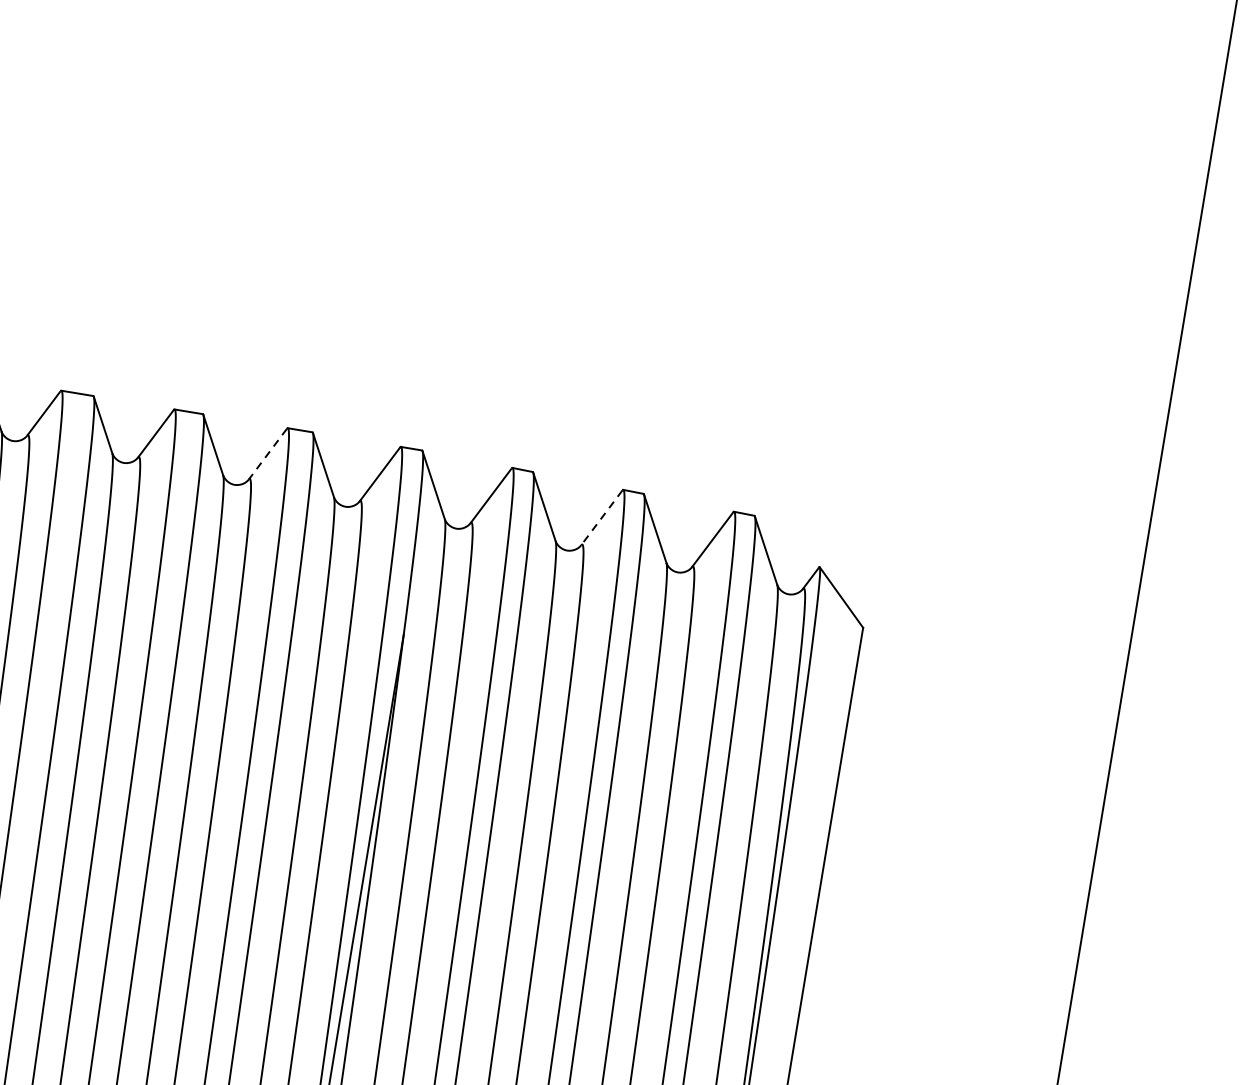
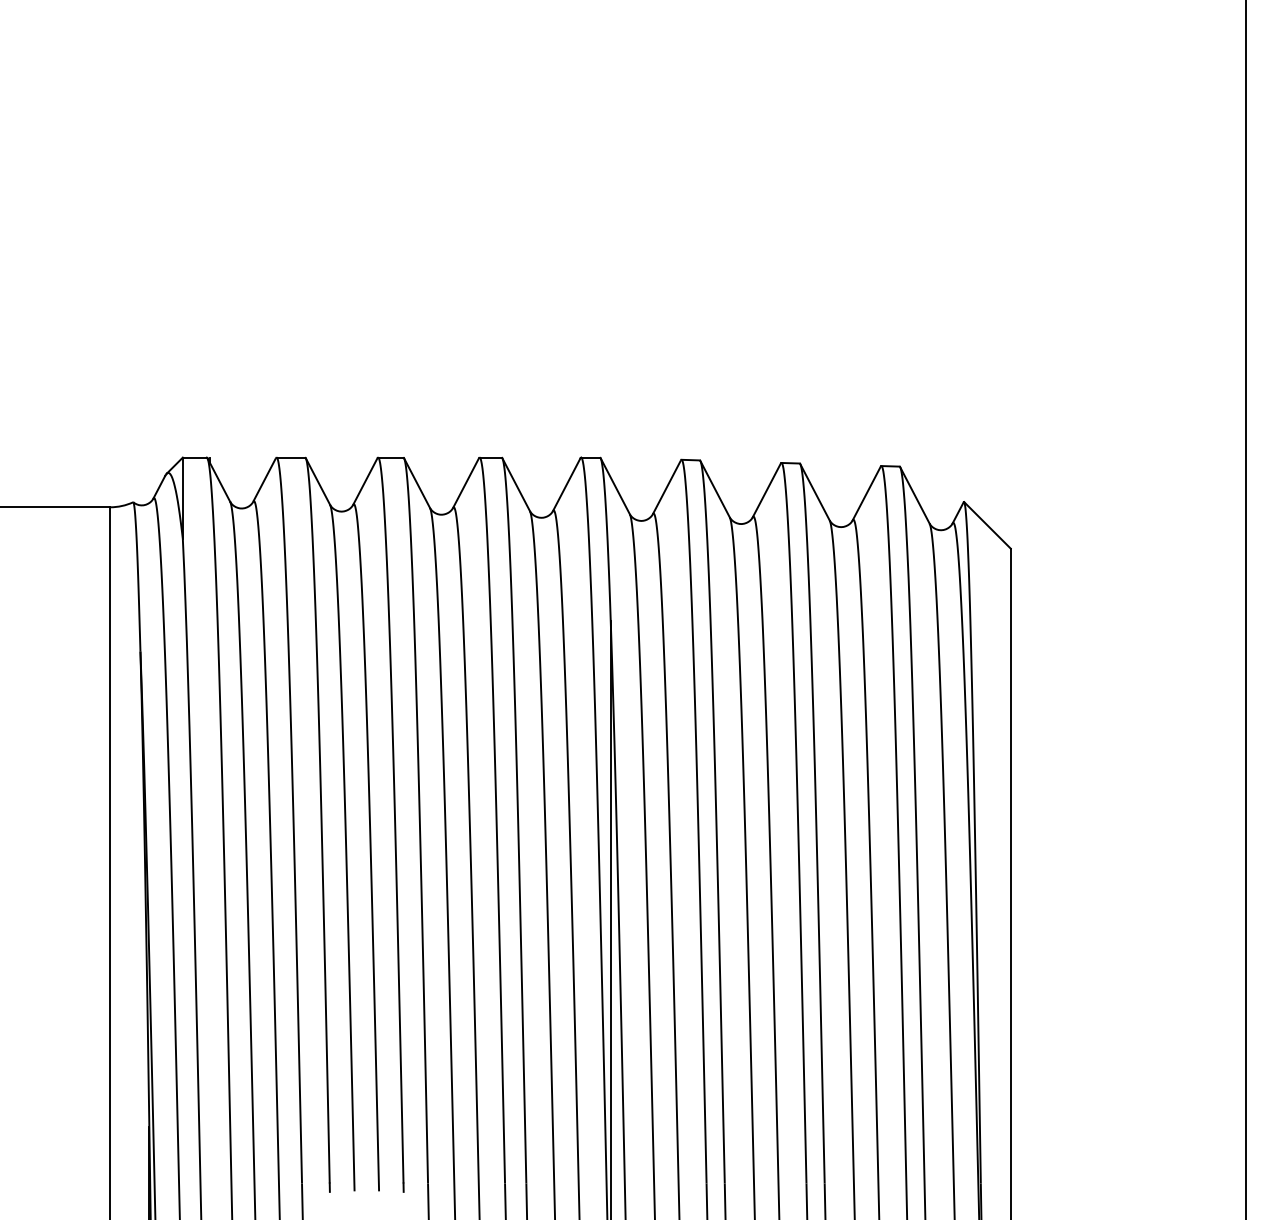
line: (267, 454) -> (465, 483), dashed -> solid
line: (601, 517) -> (766, 490), dashed -> solid

